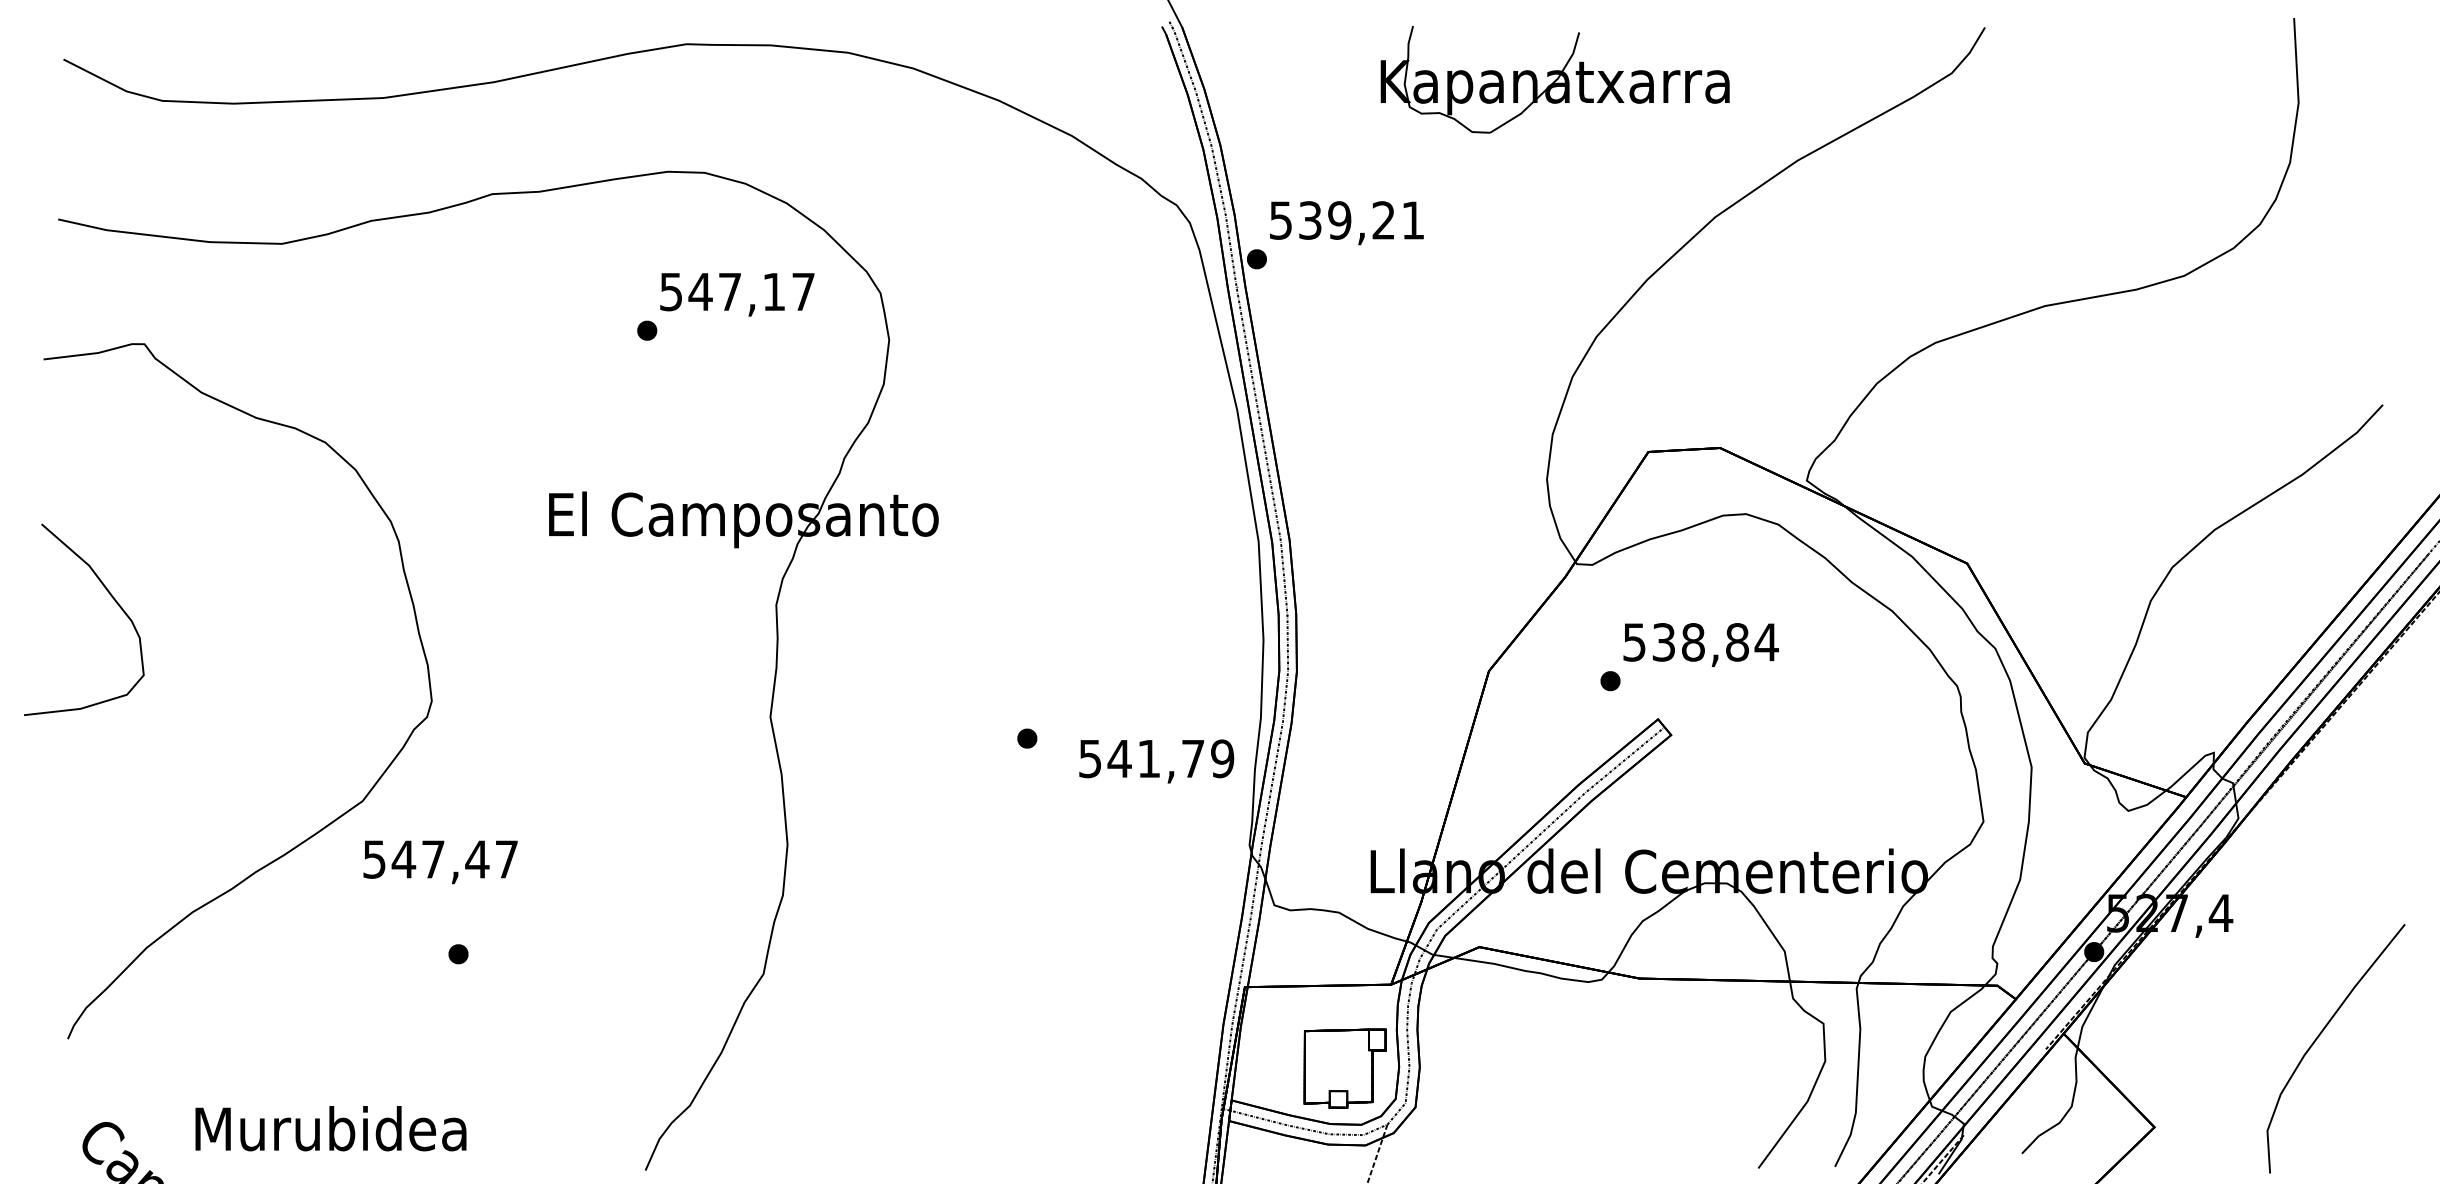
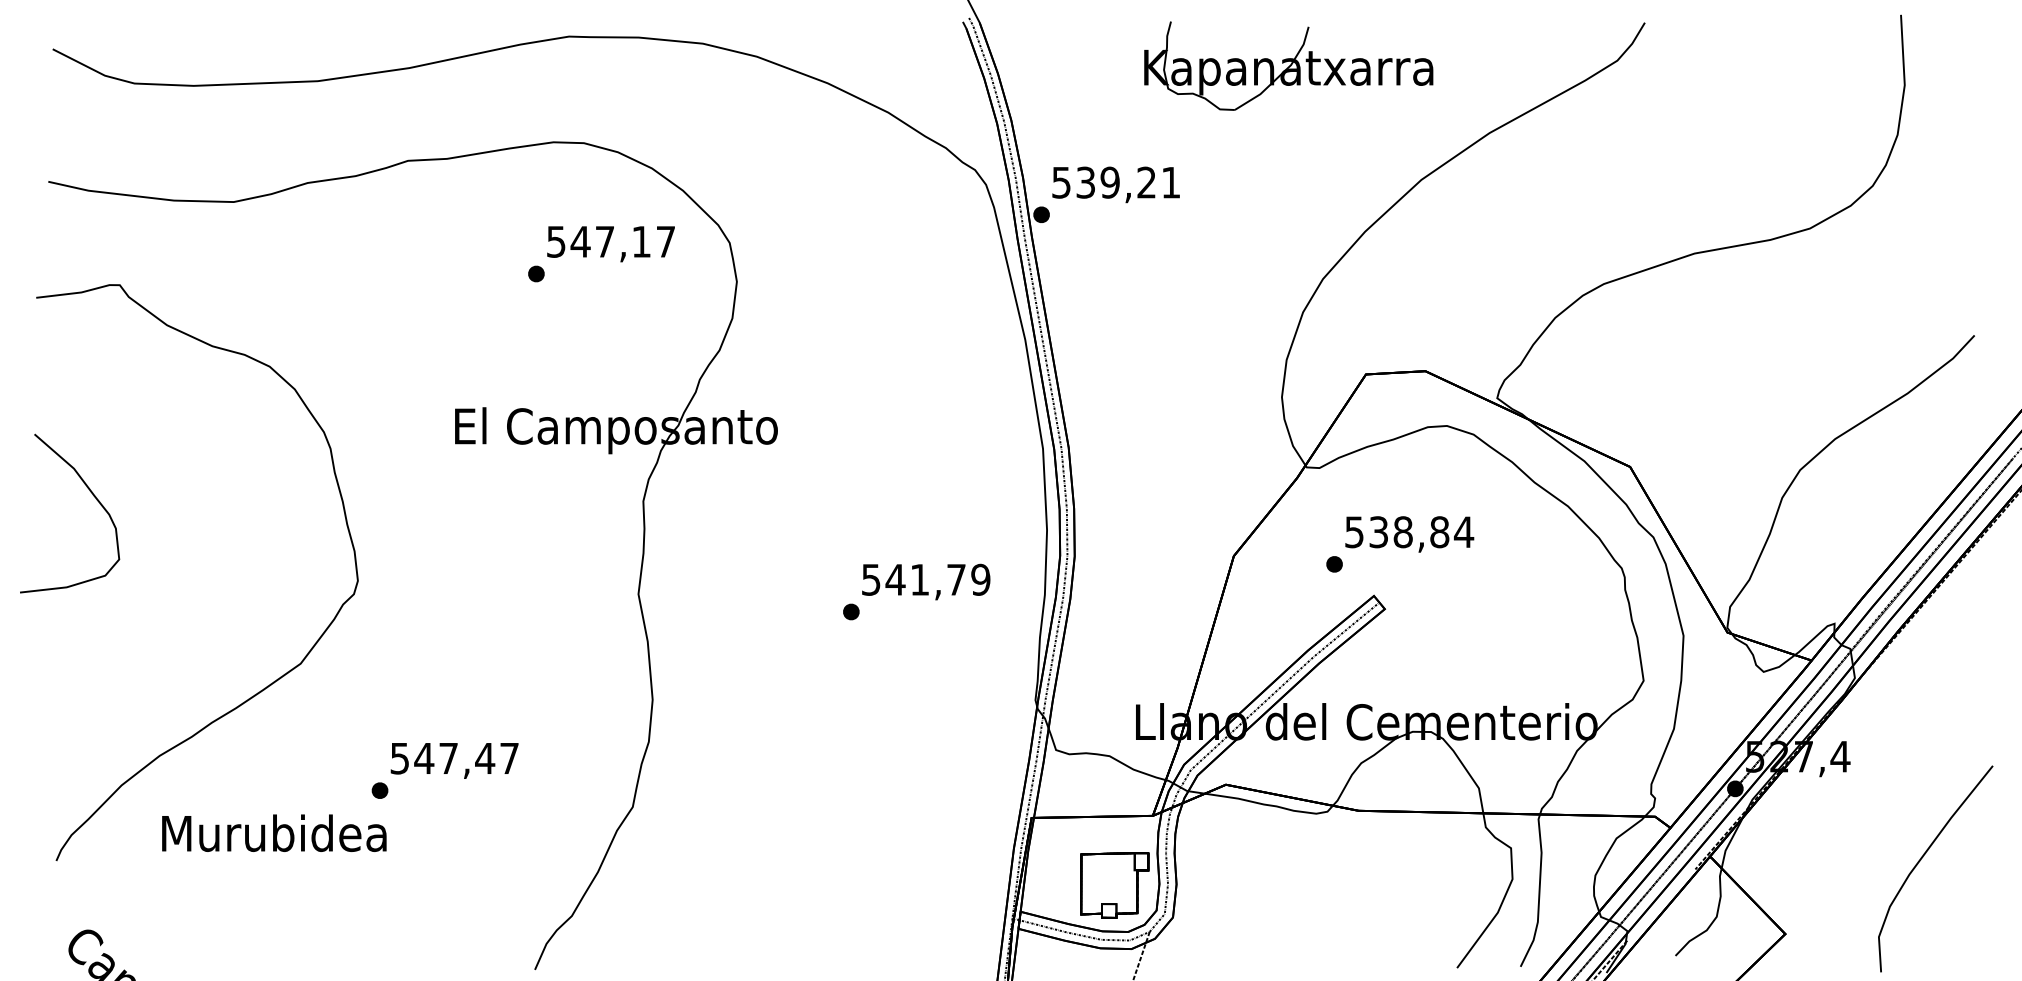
text: (1156, 761) -> (926, 582), moved
text: (440, 862) -> (454, 761), moved
text: (330, 1128) -> (273, 833), moved

